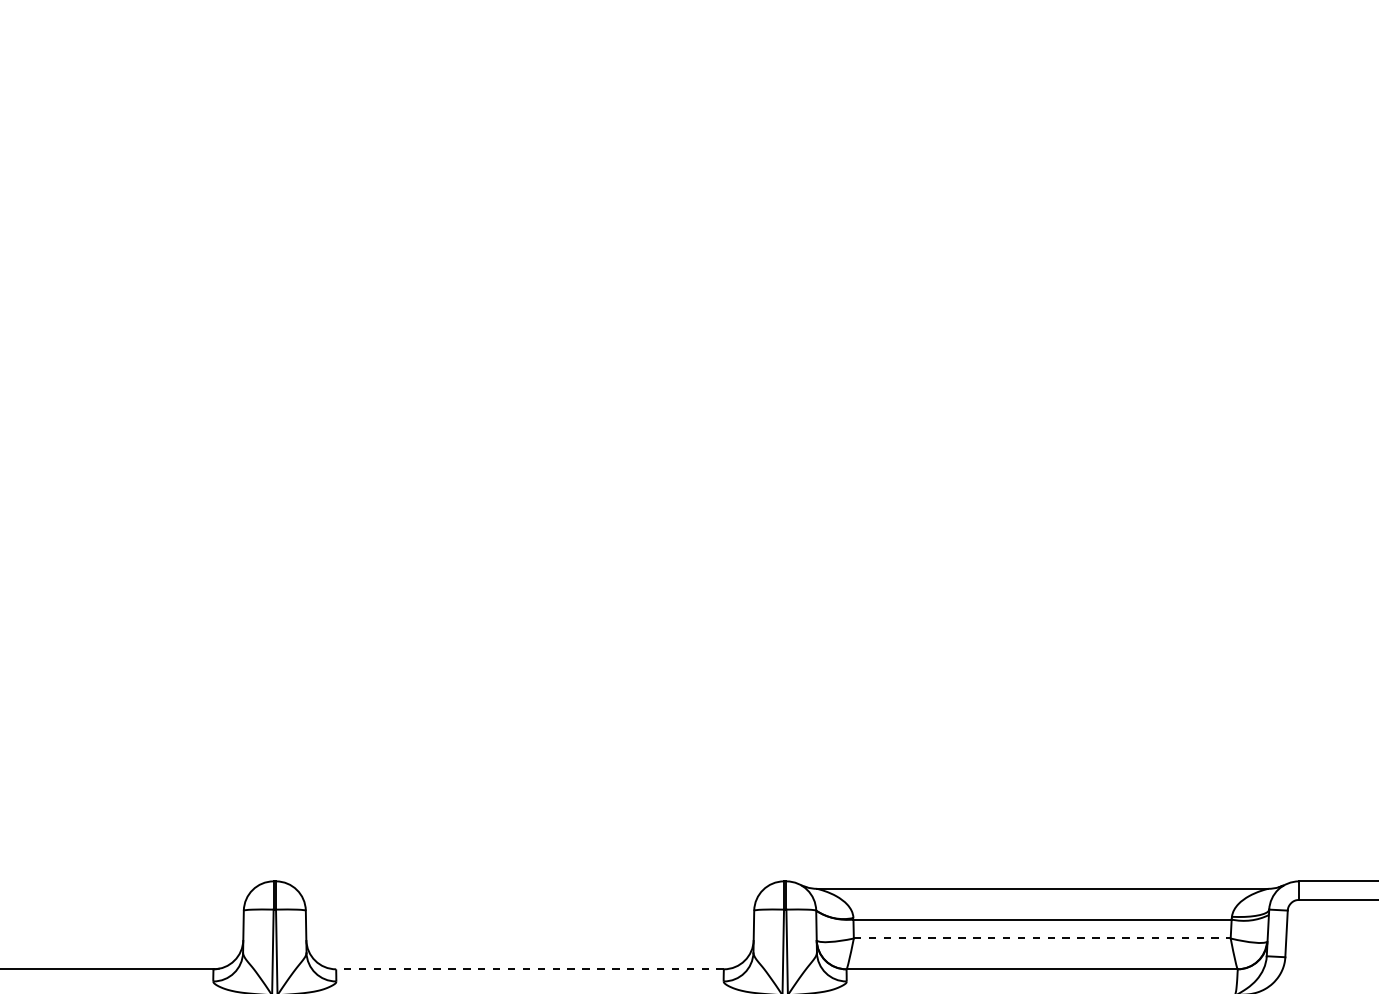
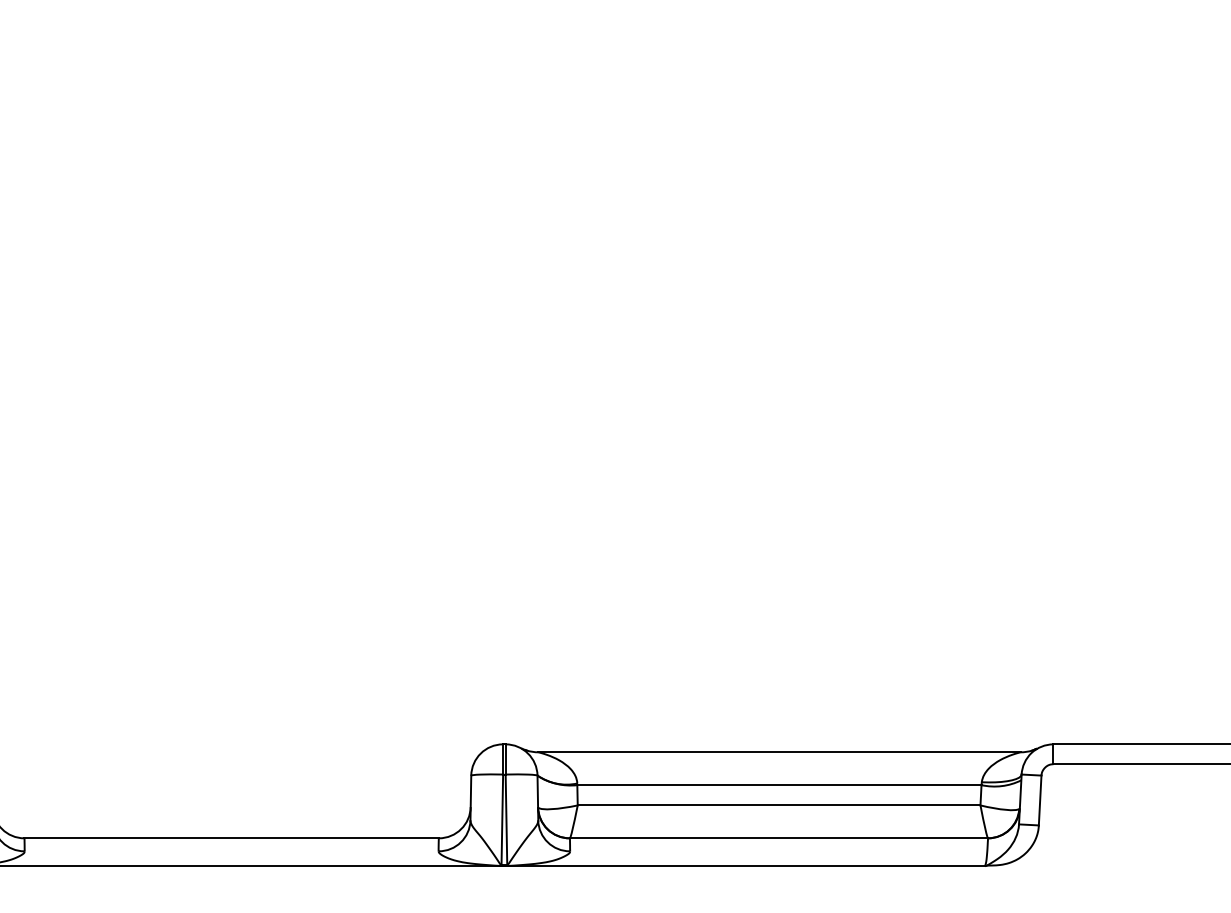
line: (1042, 938) -> (779, 805), dashed -> solid
line: (530, 969) -> (232, 838), dashed -> solid

